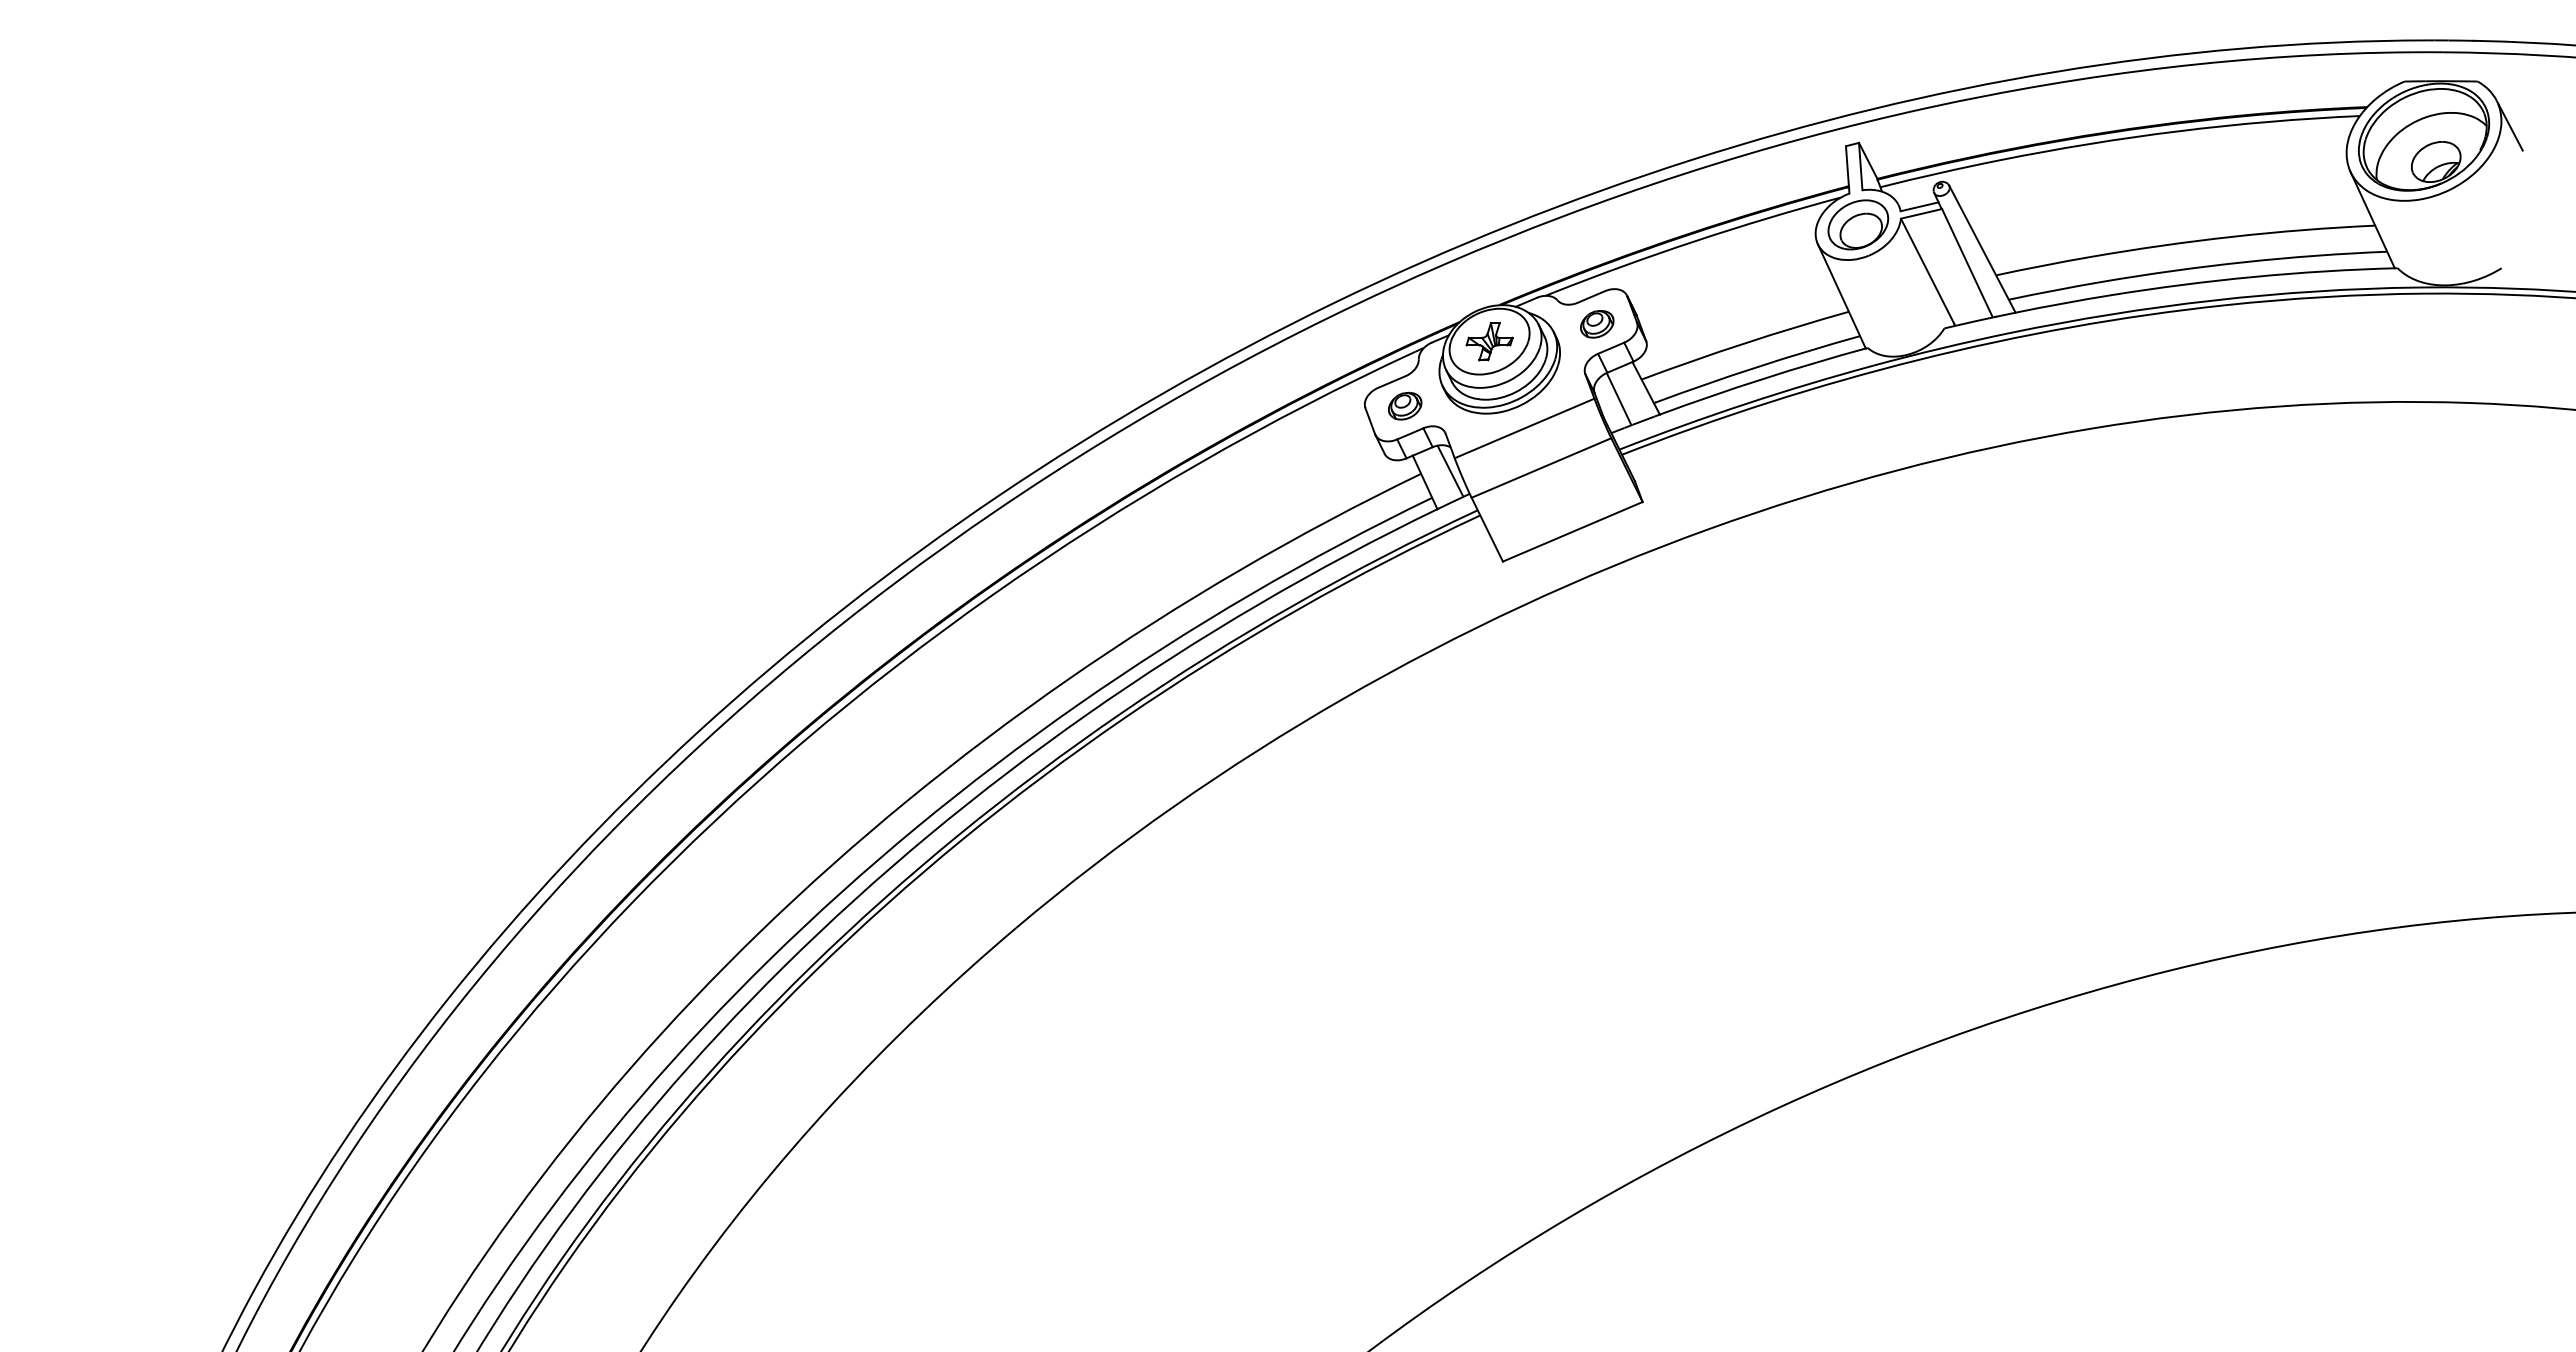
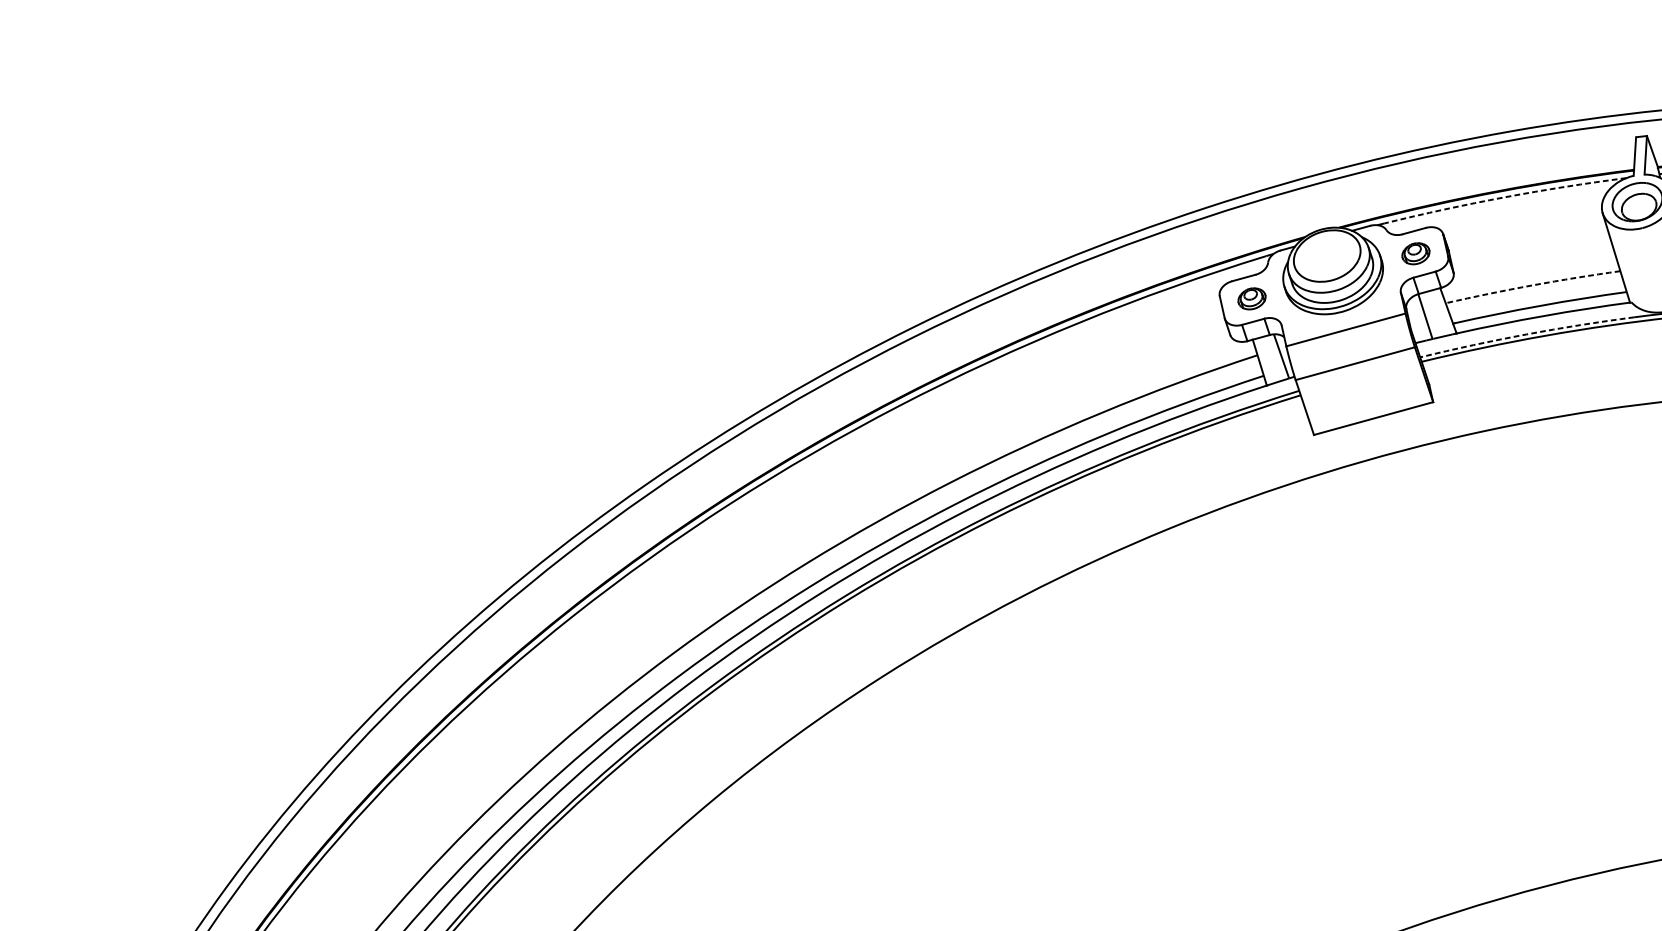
arc: (1696, 240) -> (1505, 197), solid -> dashed
part: (1489, 341) -> (1327, 255), removed
arc: (1744, 343) -> (1532, 285), solid -> dashed
arc: (1745, 404) -> (1526, 334), solid -> dashed

